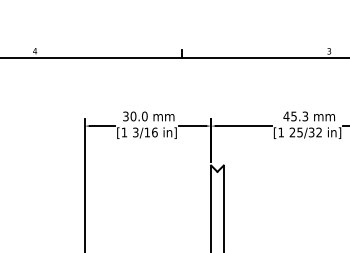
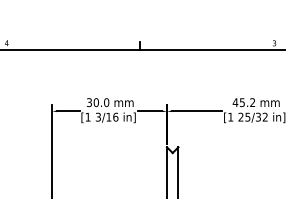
text: (305, 116) -> (252, 102), 45.3 -> 45.2

